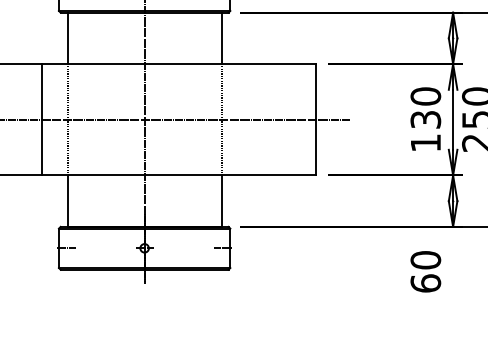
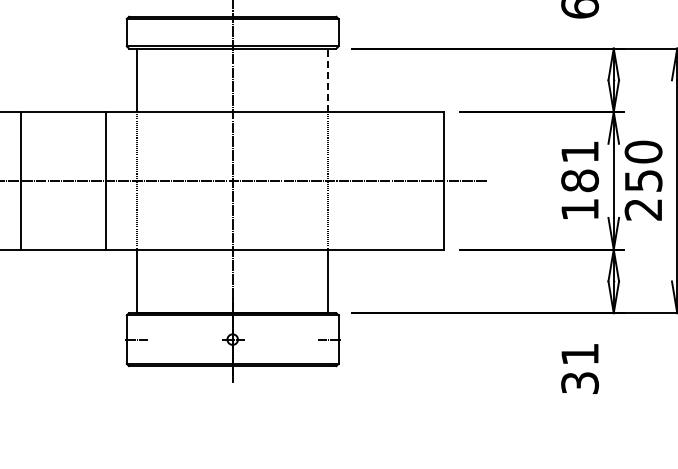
line: (221, 38) -> (327, 80), solid -> dashed
text: (426, 108) -> (580, 166), 130 -> 181
text: (426, 271) -> (580, 368), 60 -> 31

